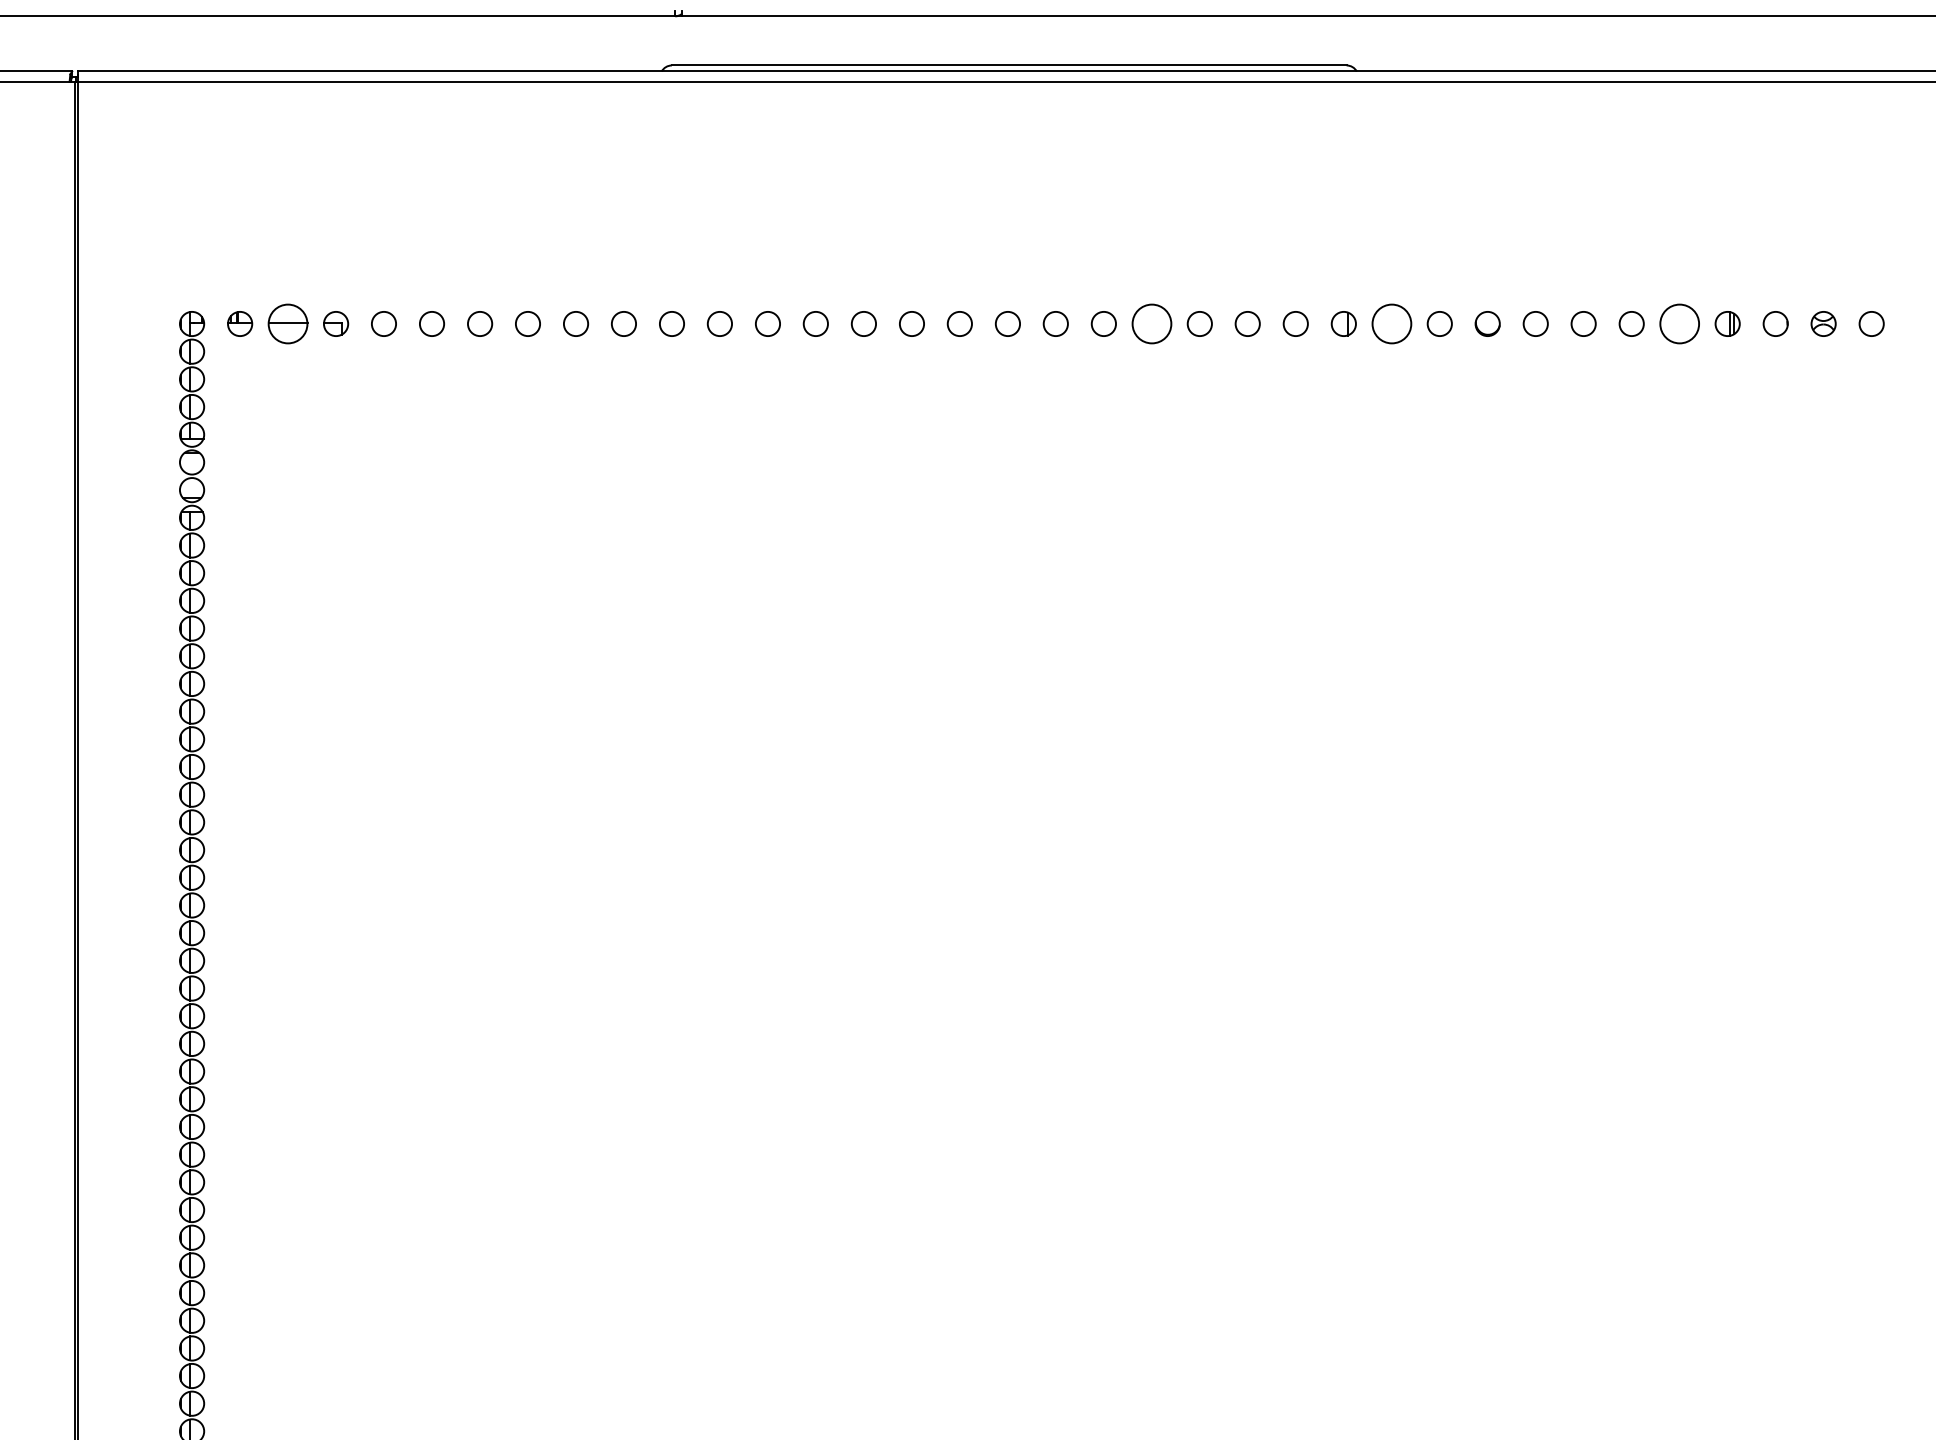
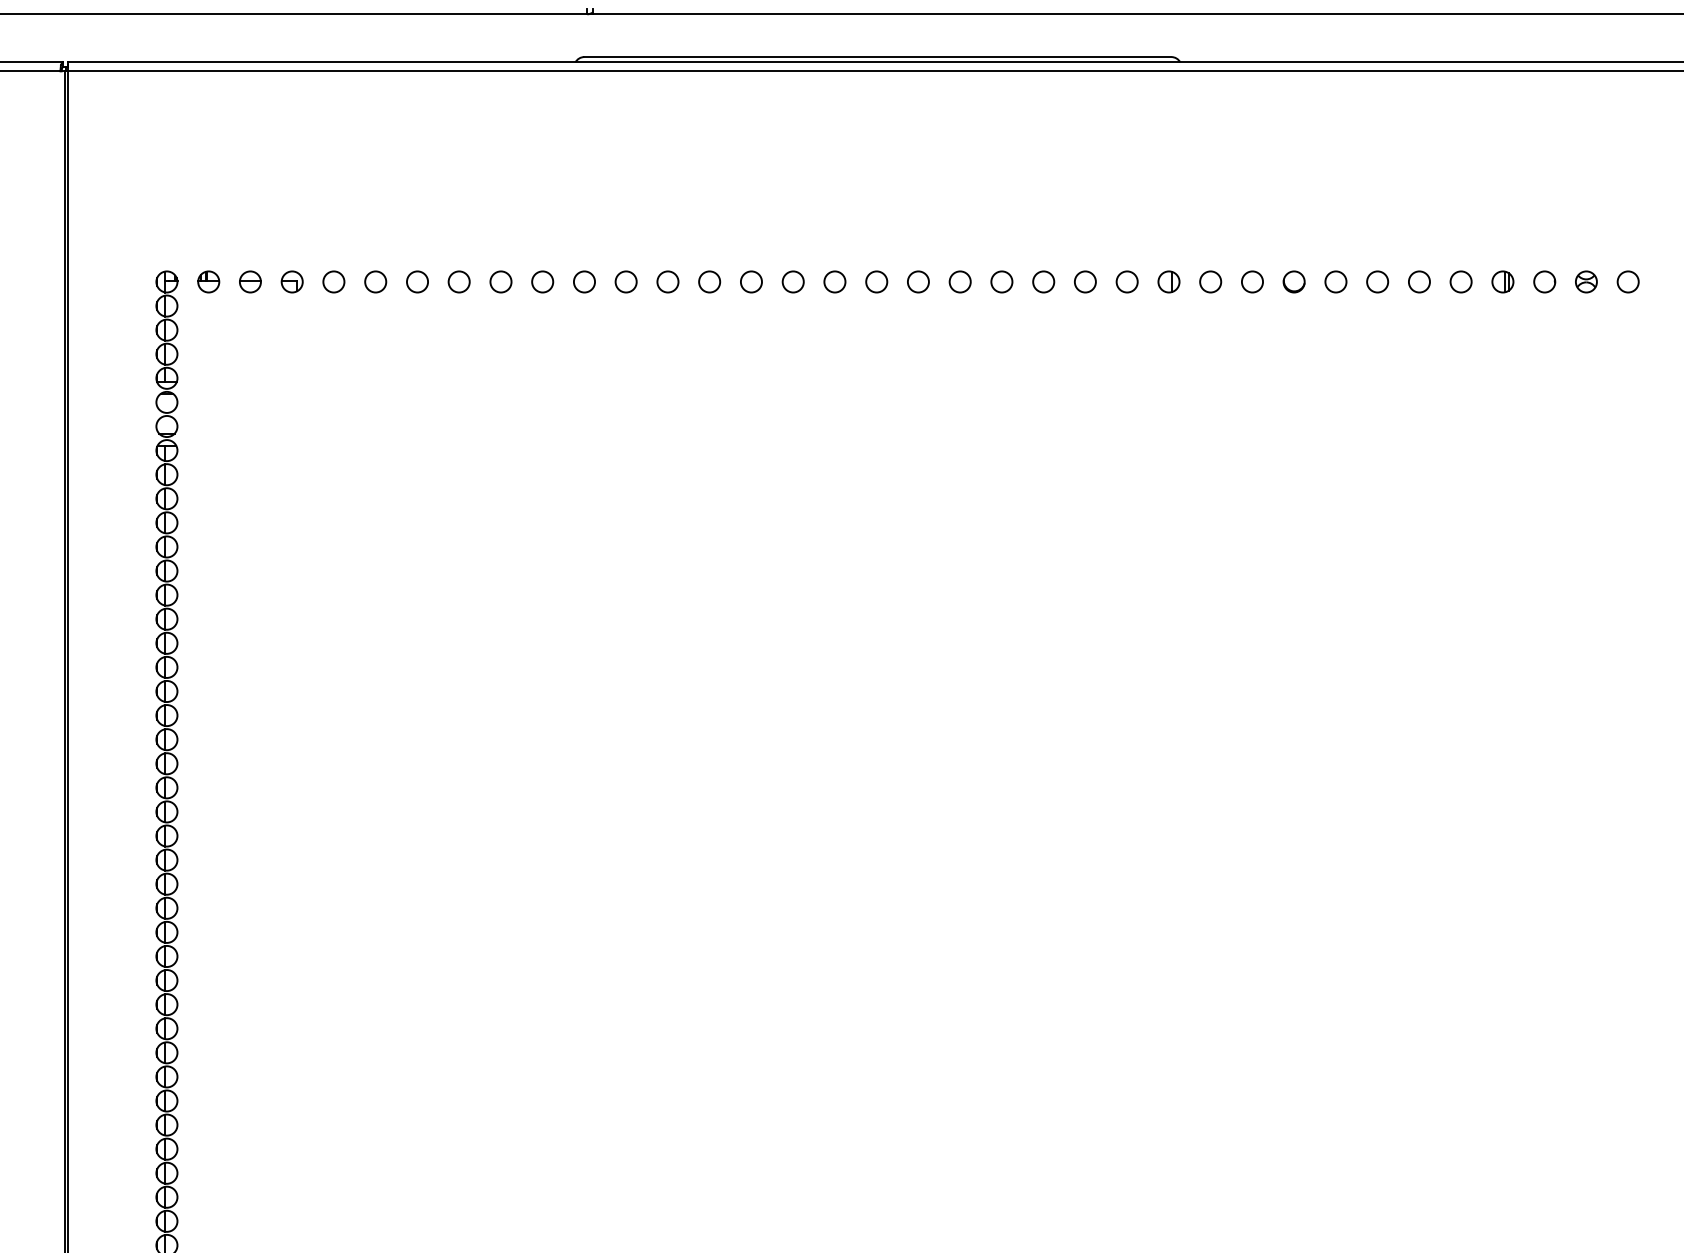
part: (287, 323) -> (249, 281), size x0.62
circle: (1151, 323) -> (1001, 281), size x0.62
circle: (1391, 323) -> (1210, 281), size x0.62
circle: (1679, 323) -> (1461, 281), size x0.62

